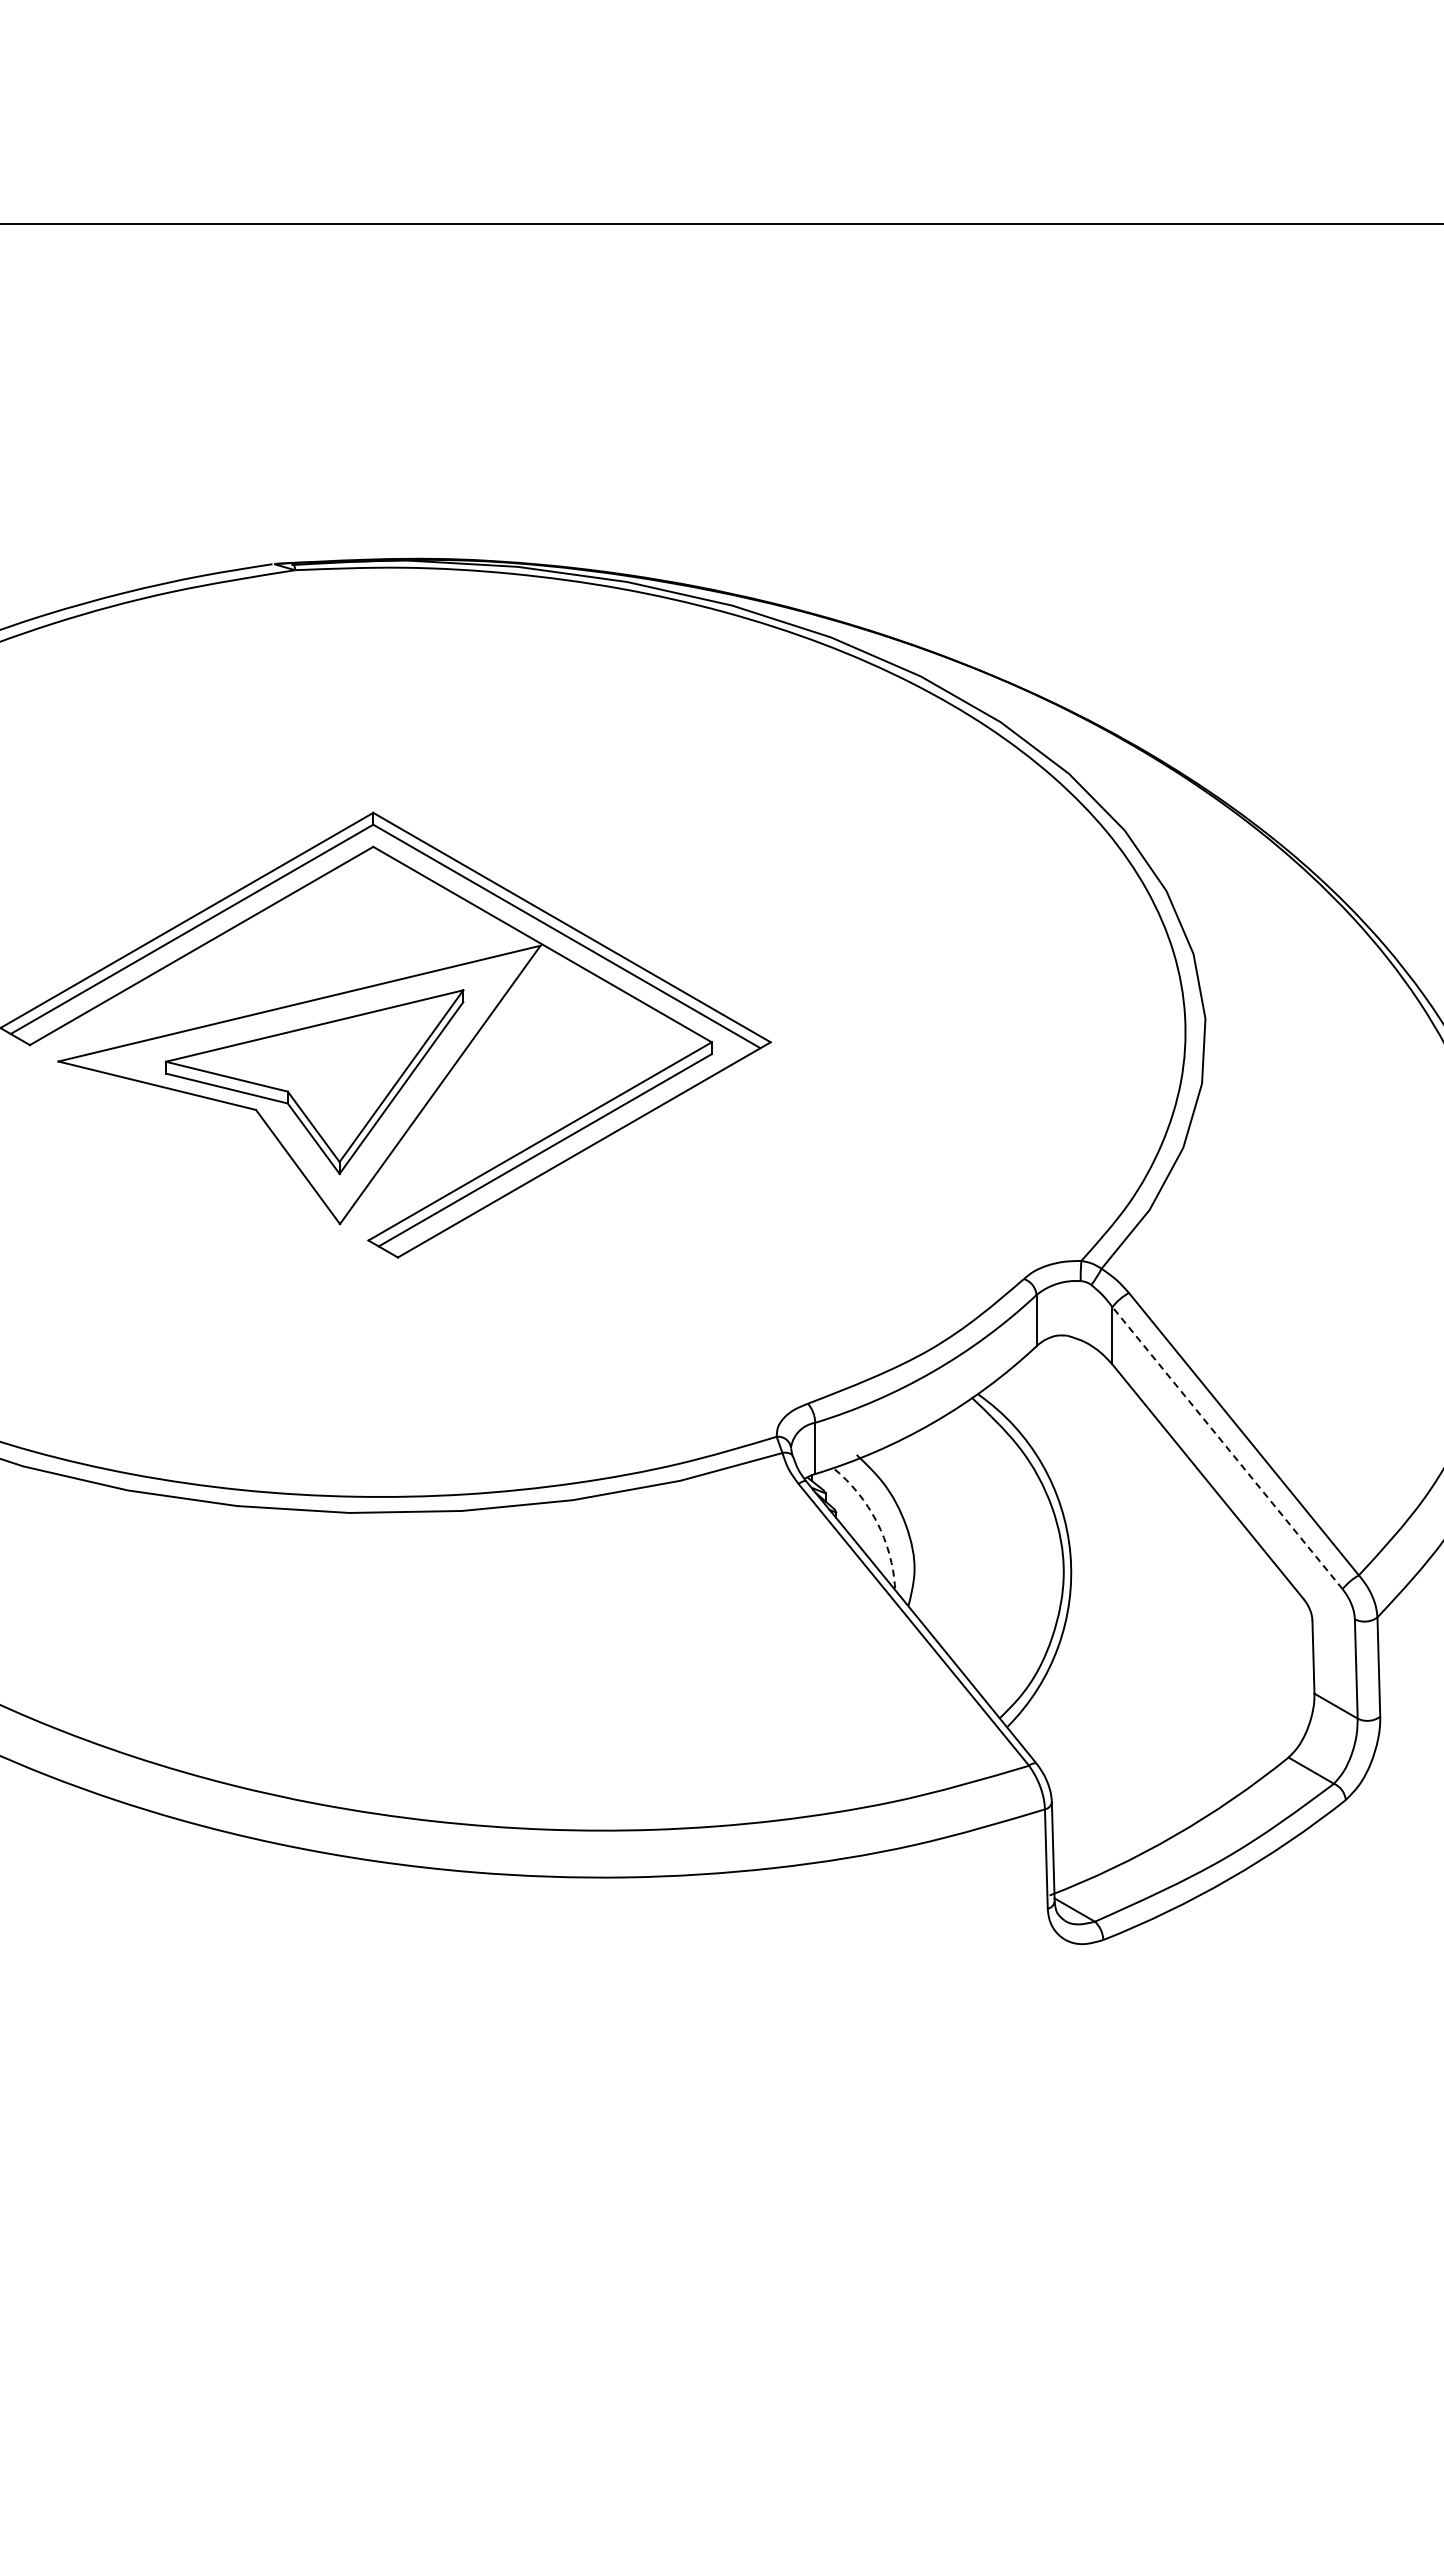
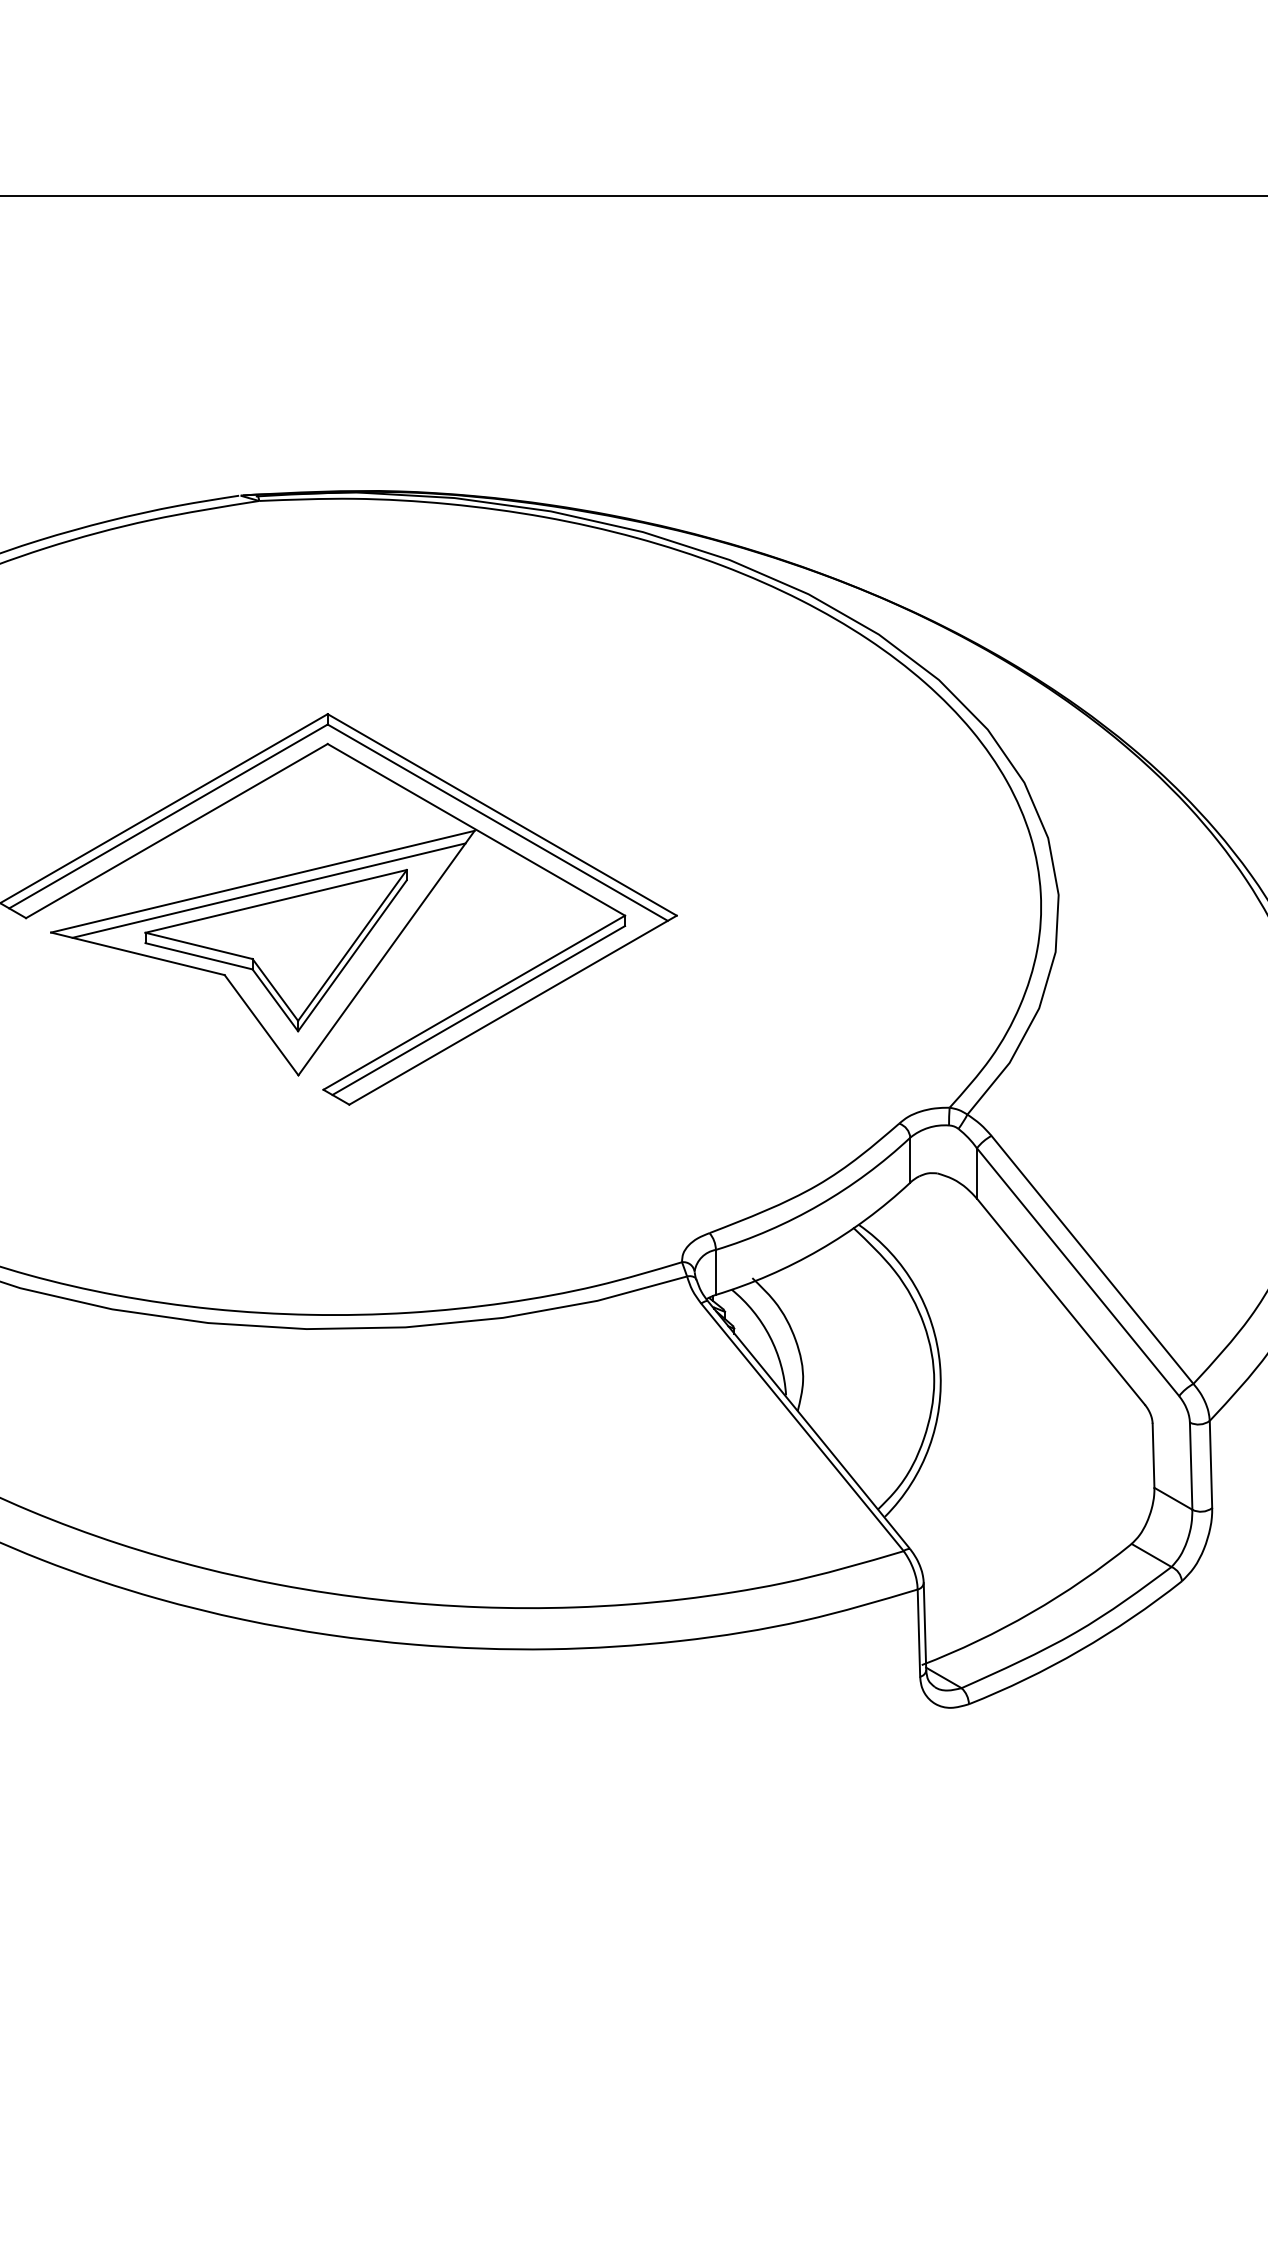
line: (306, 1013) -> (269, 890), added
line: (1227, 1447) -> (1078, 1271), dashed -> solid
arc: (876, 1521) -> (769, 1336), dashed -> solid

